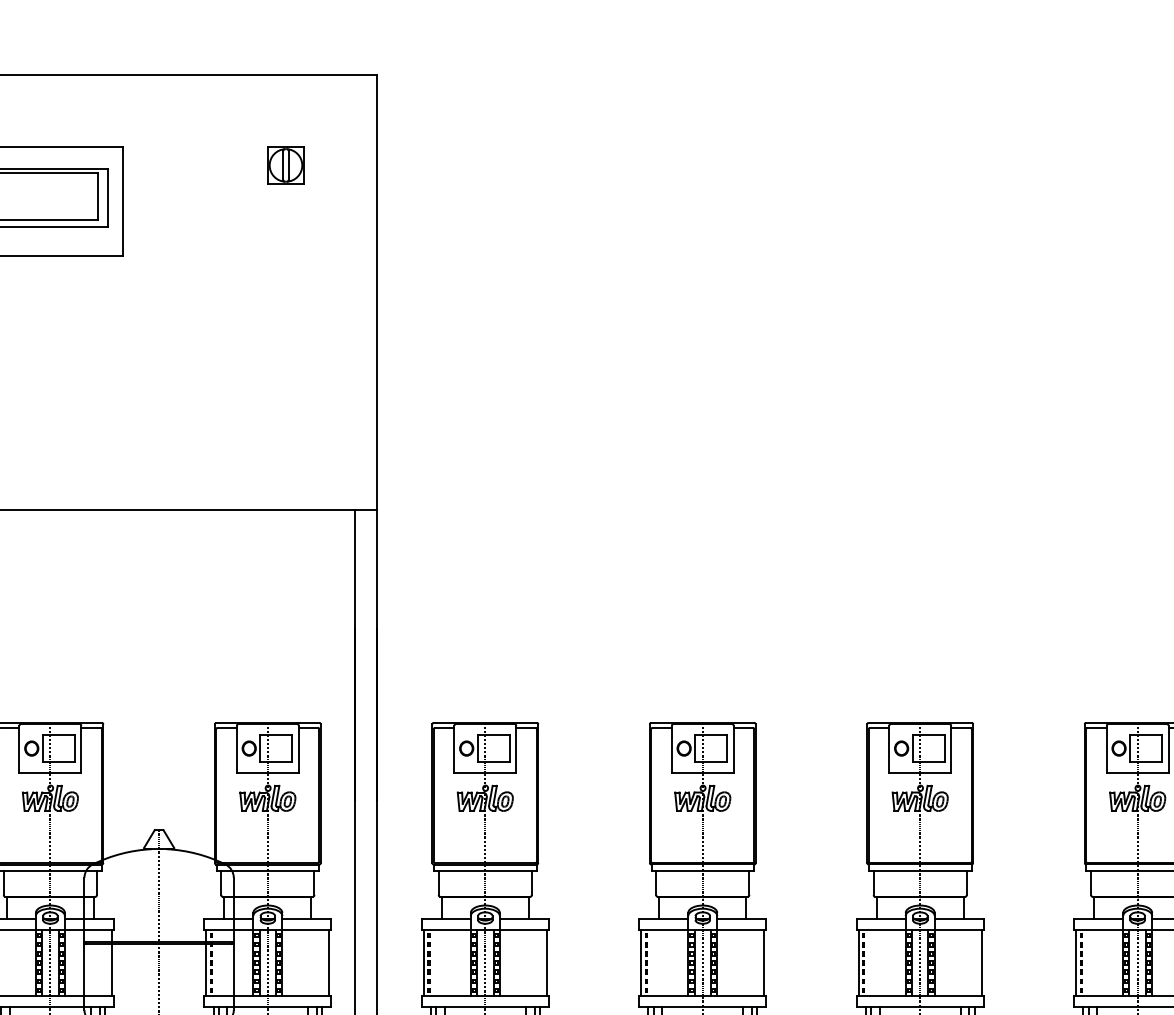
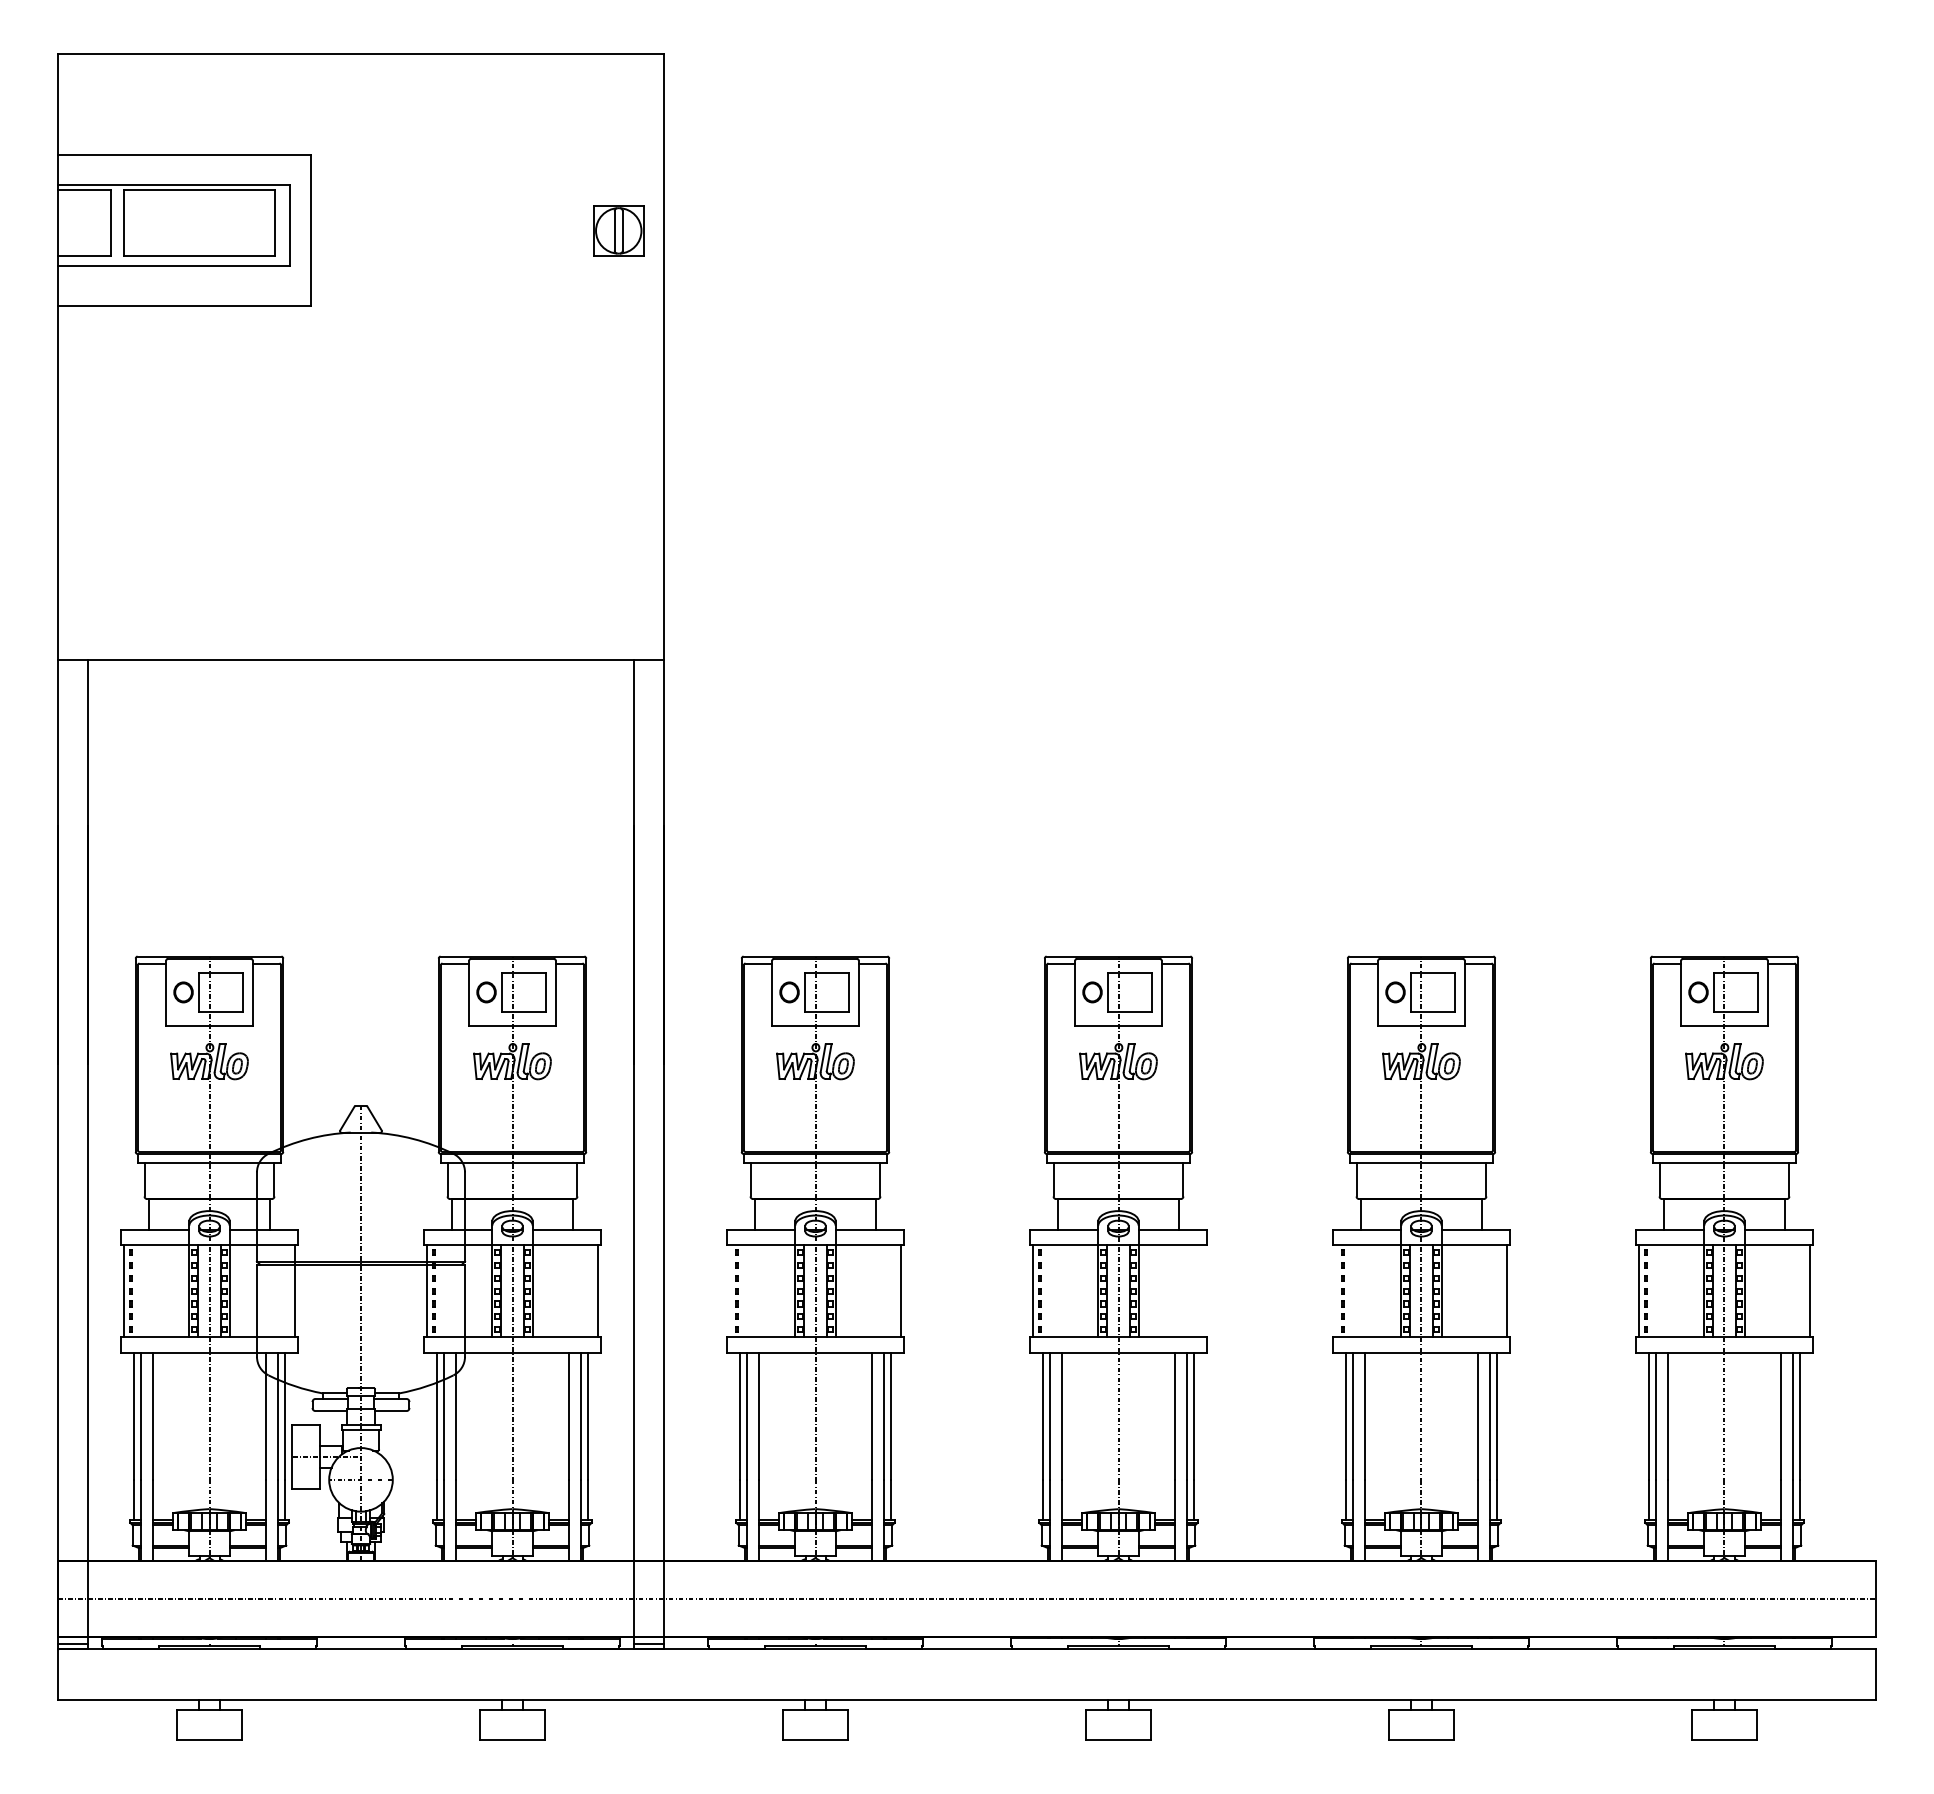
part: (285, 165) -> (618, 230), moved
line: (423, 963) -> (729, 1291), removed
line: (764, 963) -> (1204, 1291), removed
line: (858, 963) -> (1335, 1291), removed

